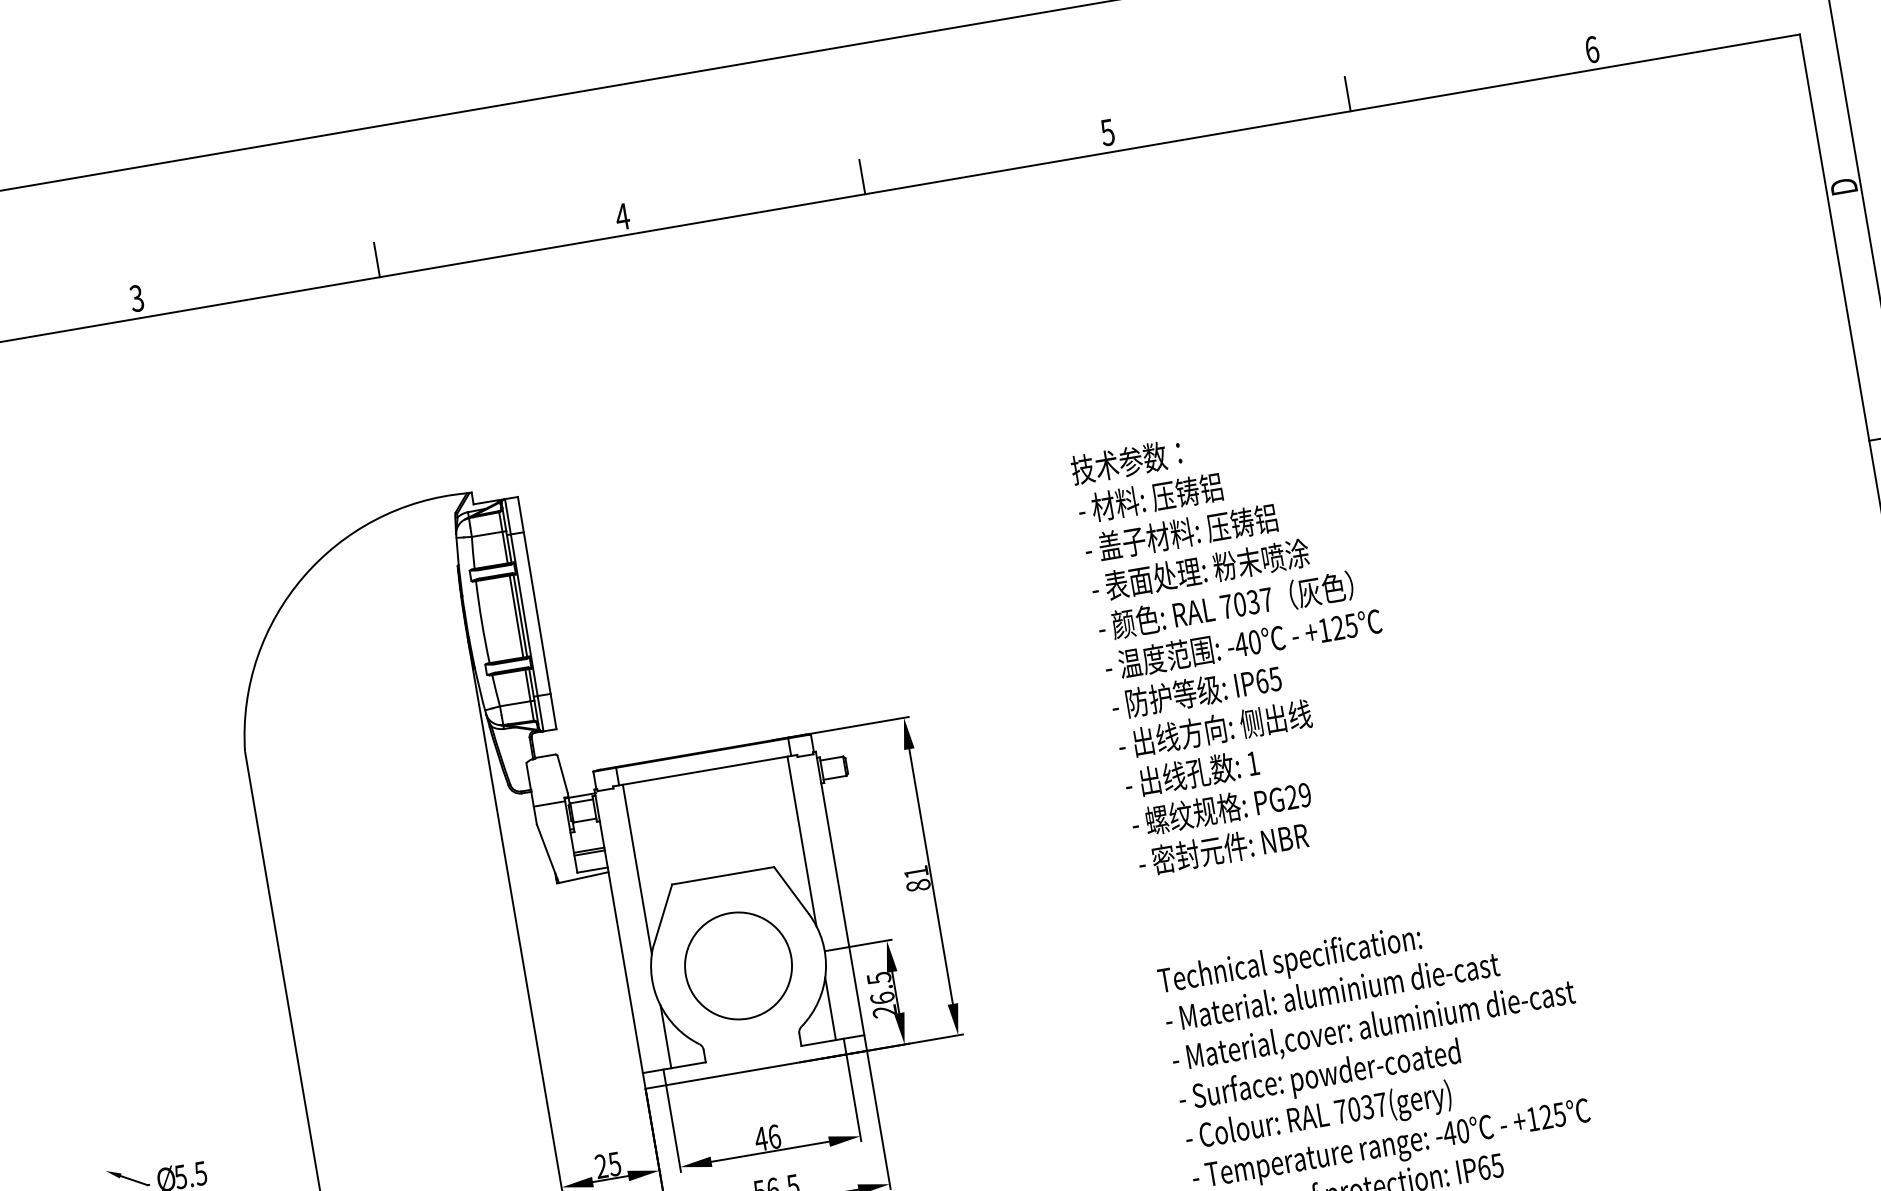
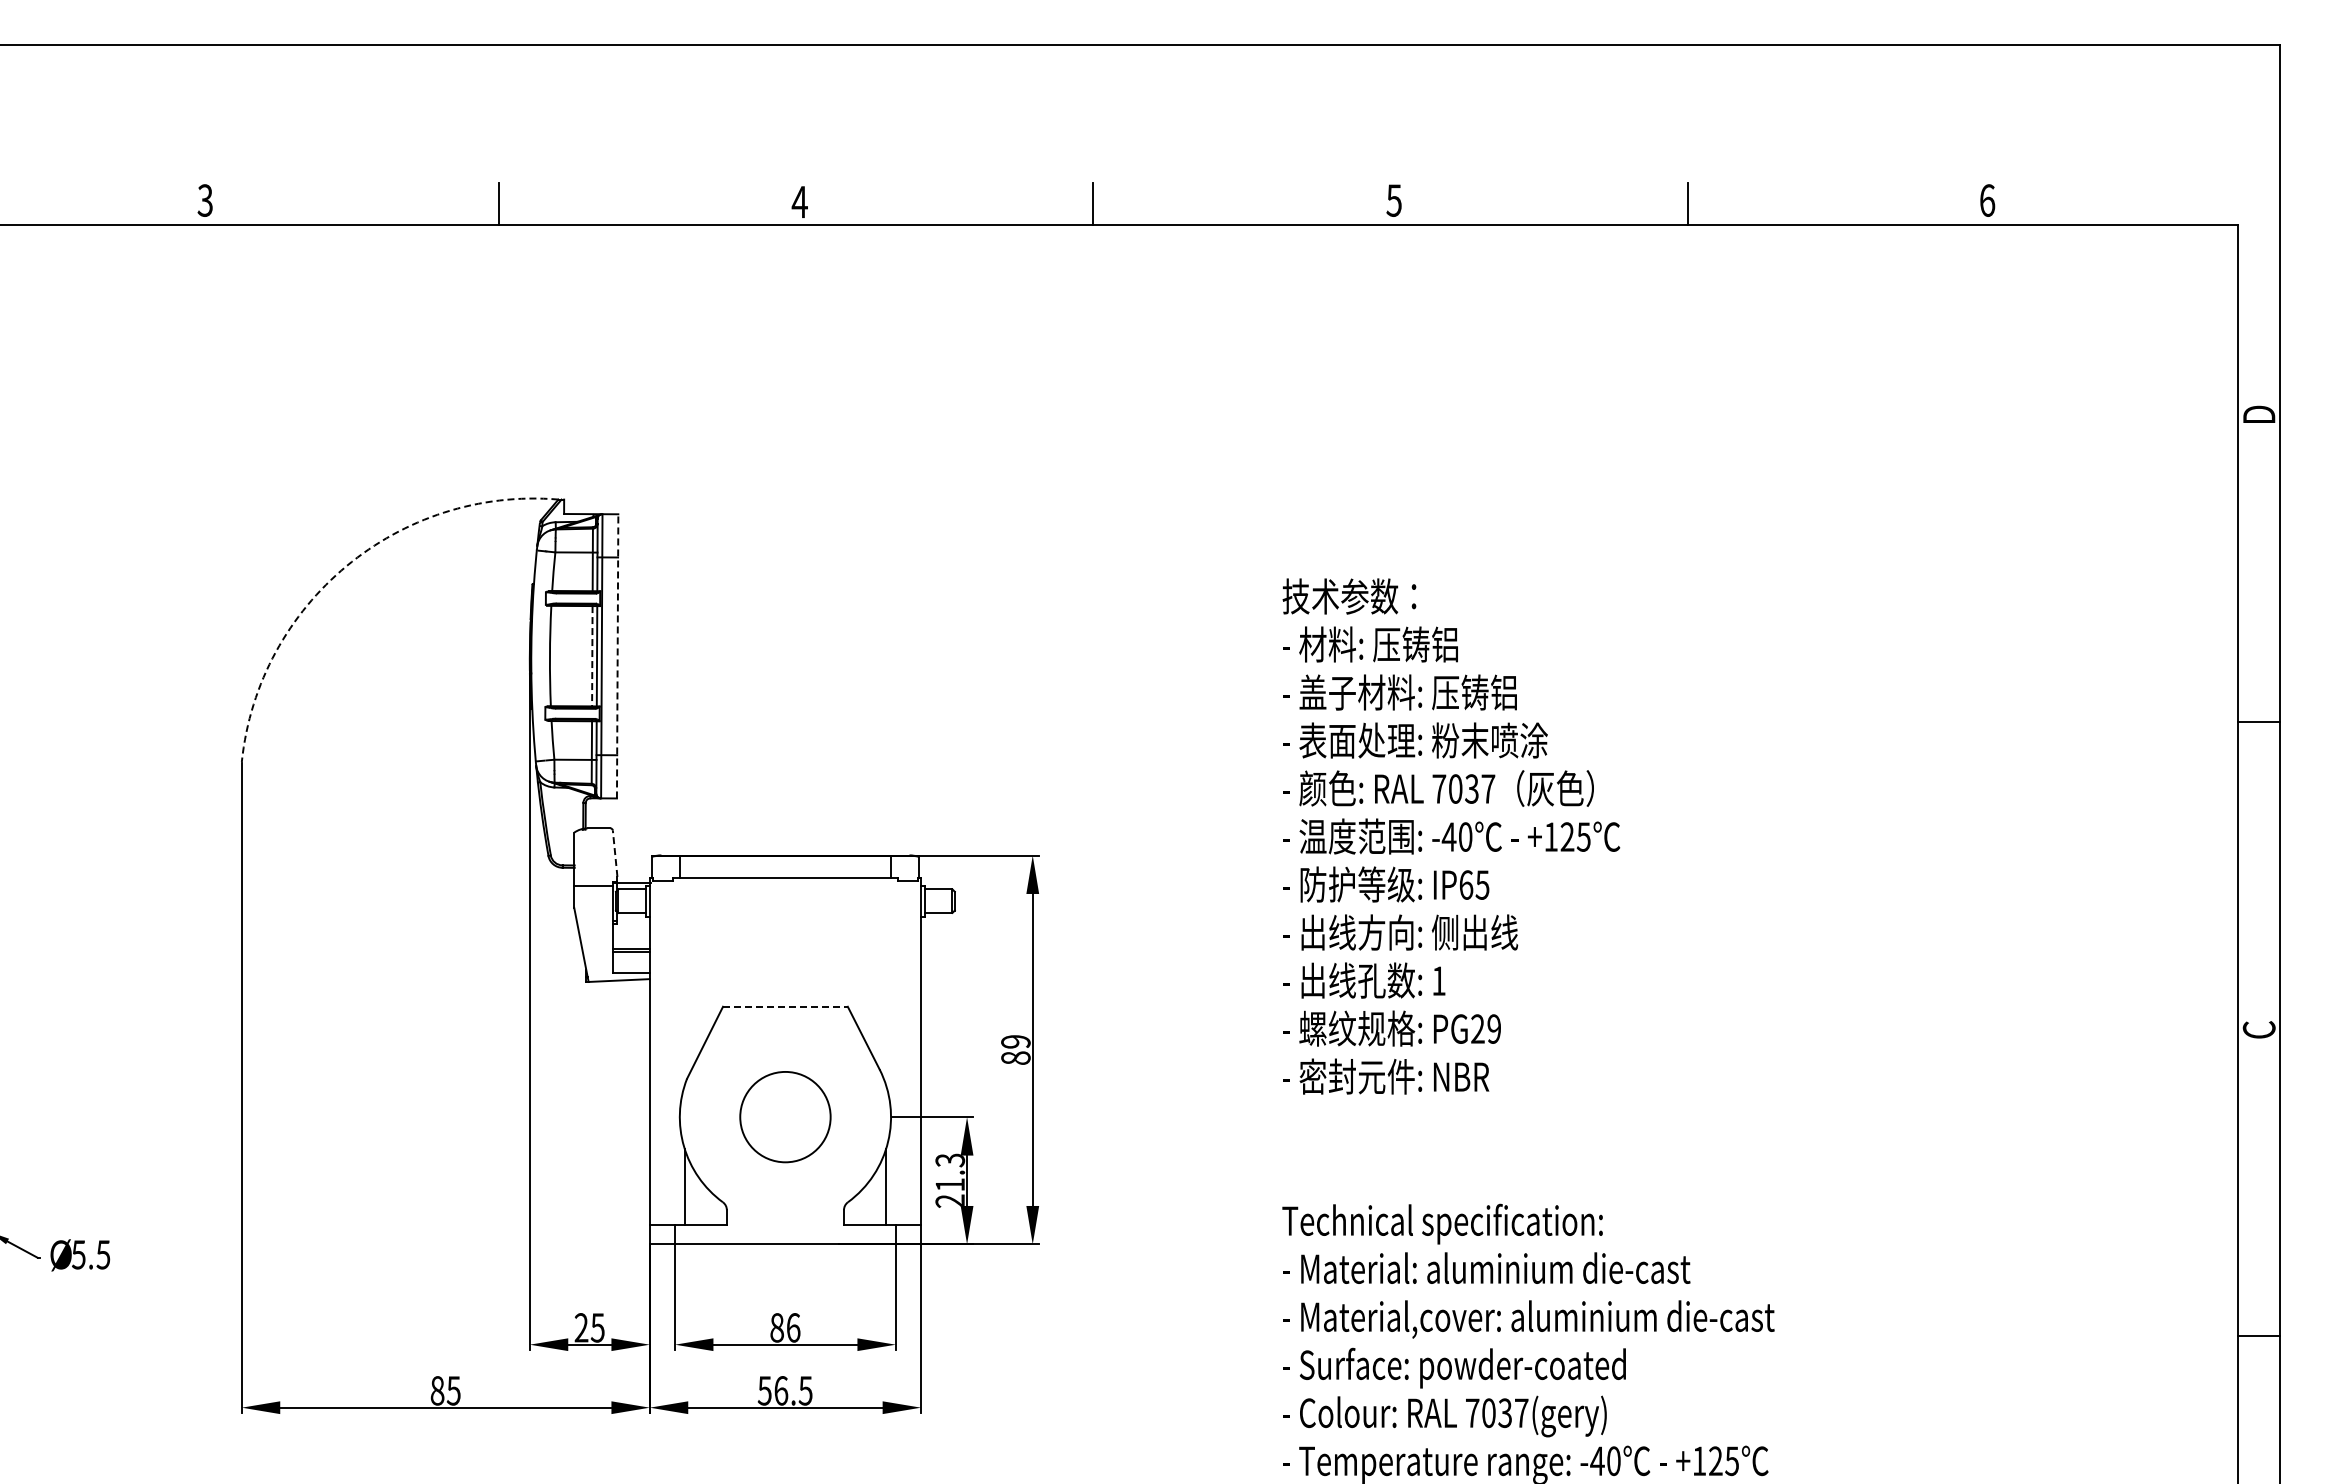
arc: (303, 577) -> (346, 566), solid -> dashed
line: (536, 612) -> (617, 655), solid -> dashed
line: (516, 616) -> (592, 656), solid -> dashed
line: (562, 774) -> (615, 853), solid -> dashed
line: (802, 841) -> (886, 981), removed
line: (637, 869) -> (684, 981), removed
text: (915, 872) -> (1015, 1041), 81 -> 89
line: (723, 875) -> (785, 1006), solid -> dashed
circle: (738, 965) -> (785, 1116), size x0.7
text: (881, 988) -> (950, 1172), 26.5 -> 21.3
text: (760, 1138) -> (776, 1327), 46 -> 86

